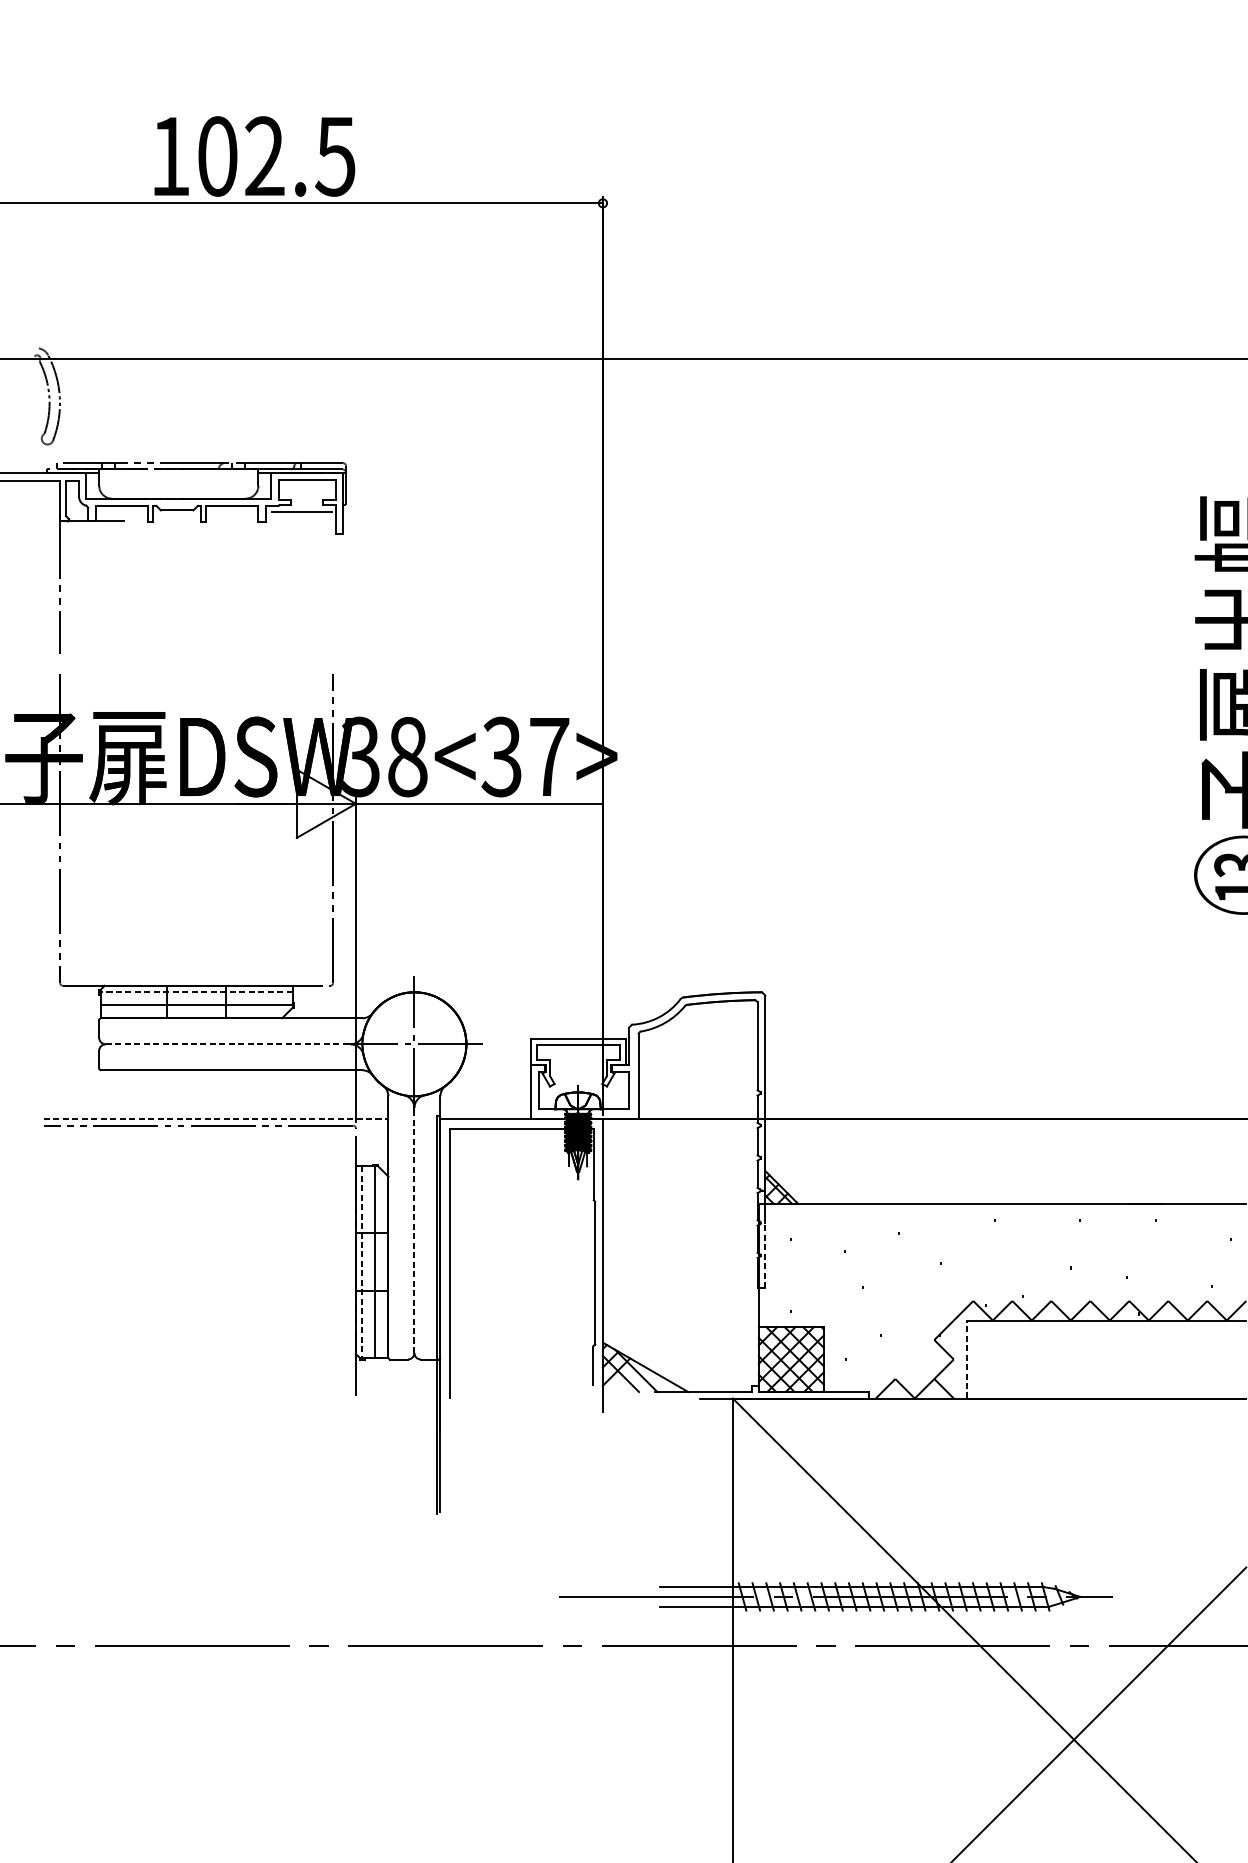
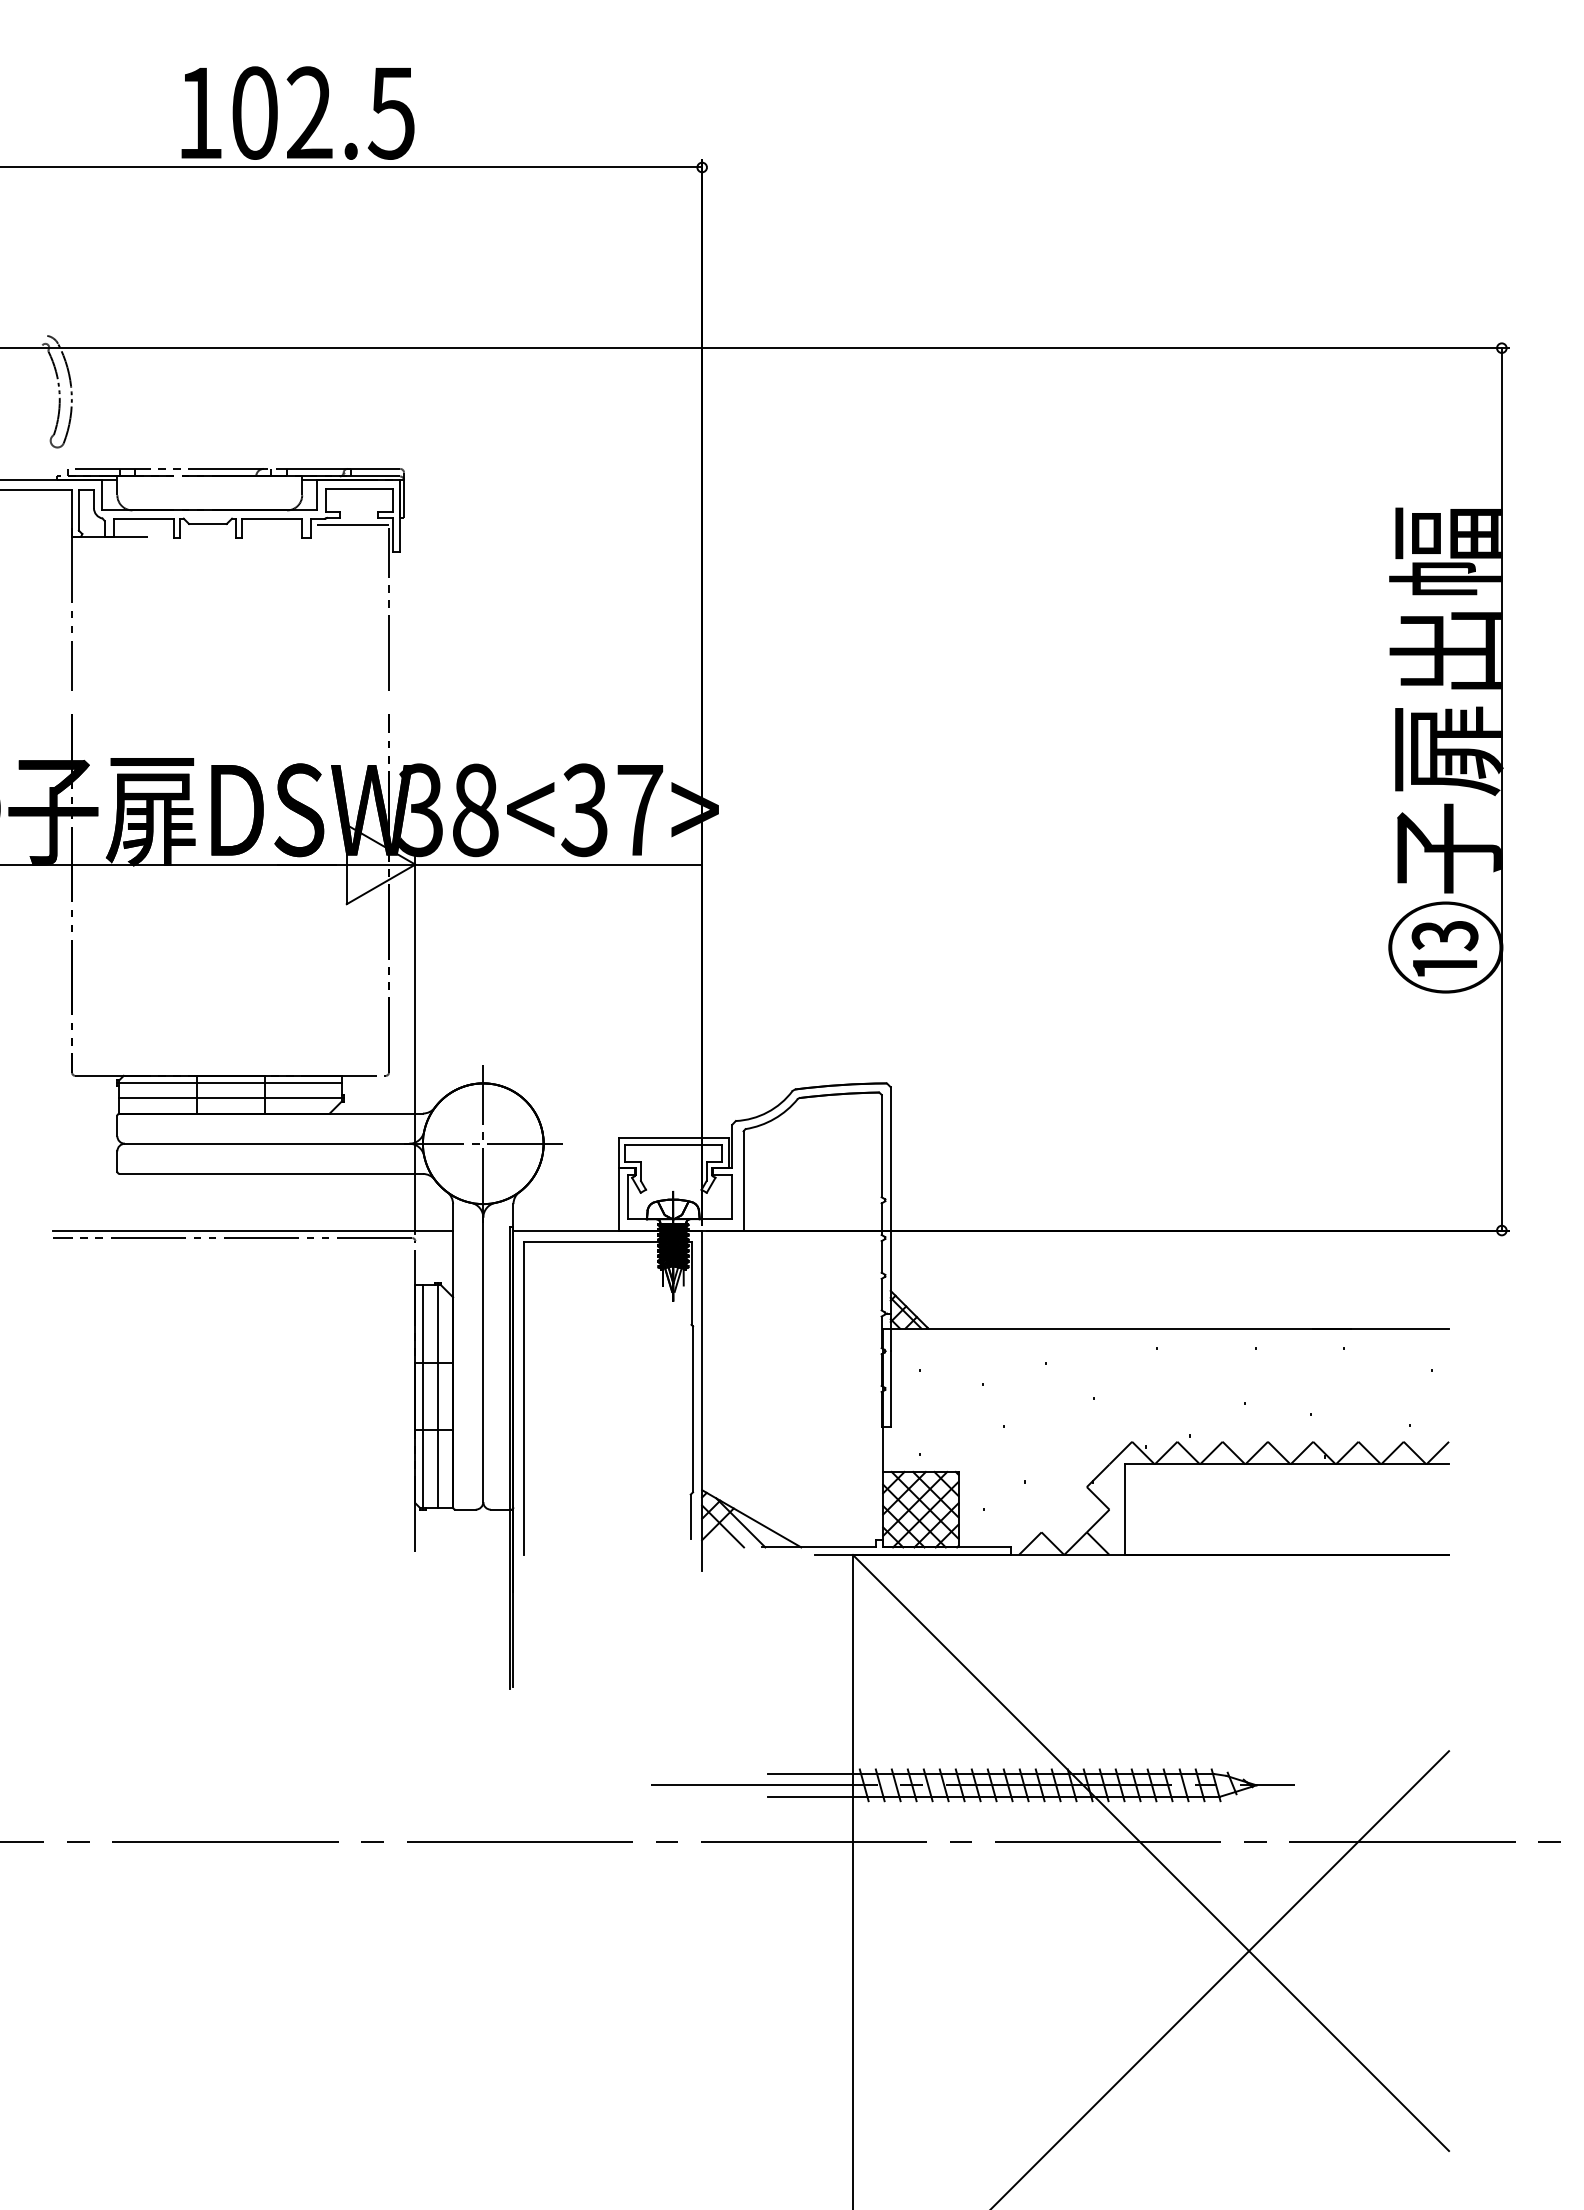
line: (332, 583) -> (388, 608), added
line: (195, 992) -> (229, 1083), dashed -> solid
line: (228, 1044) -> (267, 1143), dashed -> solid
line: (216, 1119) -> (253, 1230), dashed -> solid
line: (414, 1230) -> (483, 1359), dashed -> solid
line: (765, 1255) -> (890, 1389), dashed -> solid
line: (362, 1262) -> (422, 1397), dashed -> solid
line: (966, 1359) -> (1124, 1509), dashed -> solid

